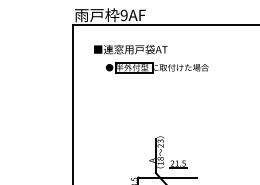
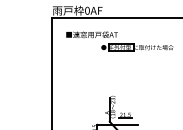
text: (123, 15) -> (86, 10), 9AF -> 0AF
part: (156, 67) -> (136, 47), moved

